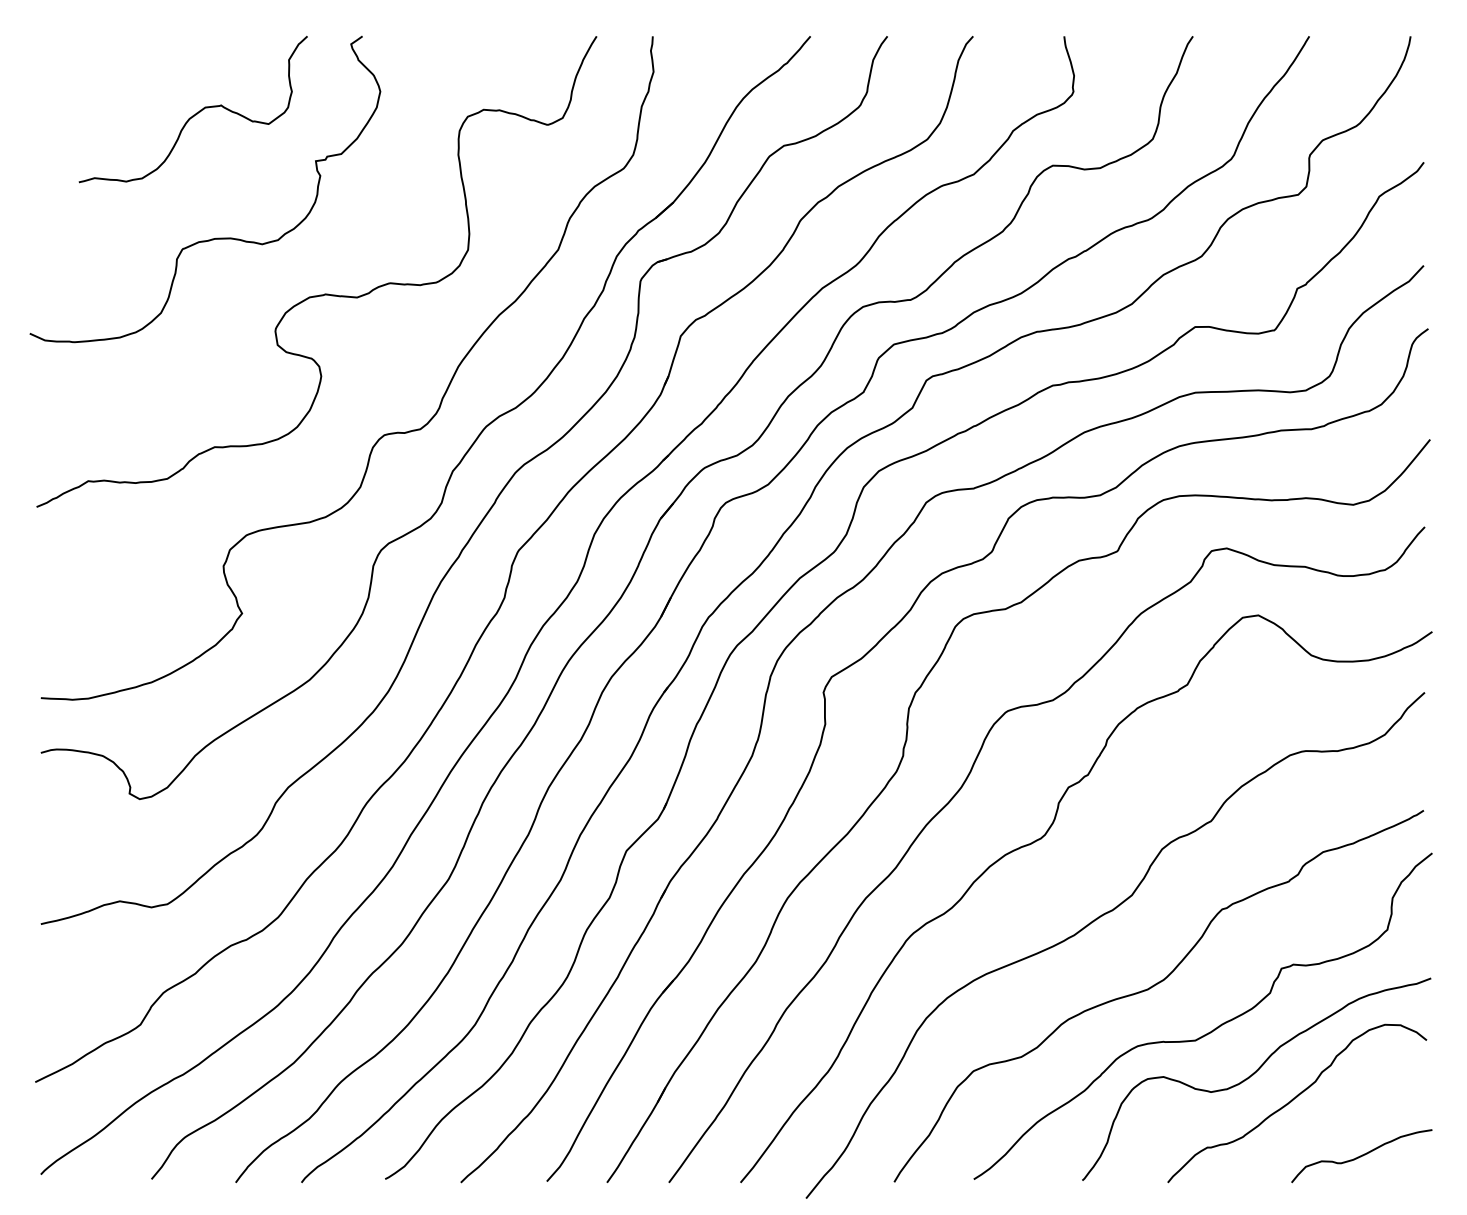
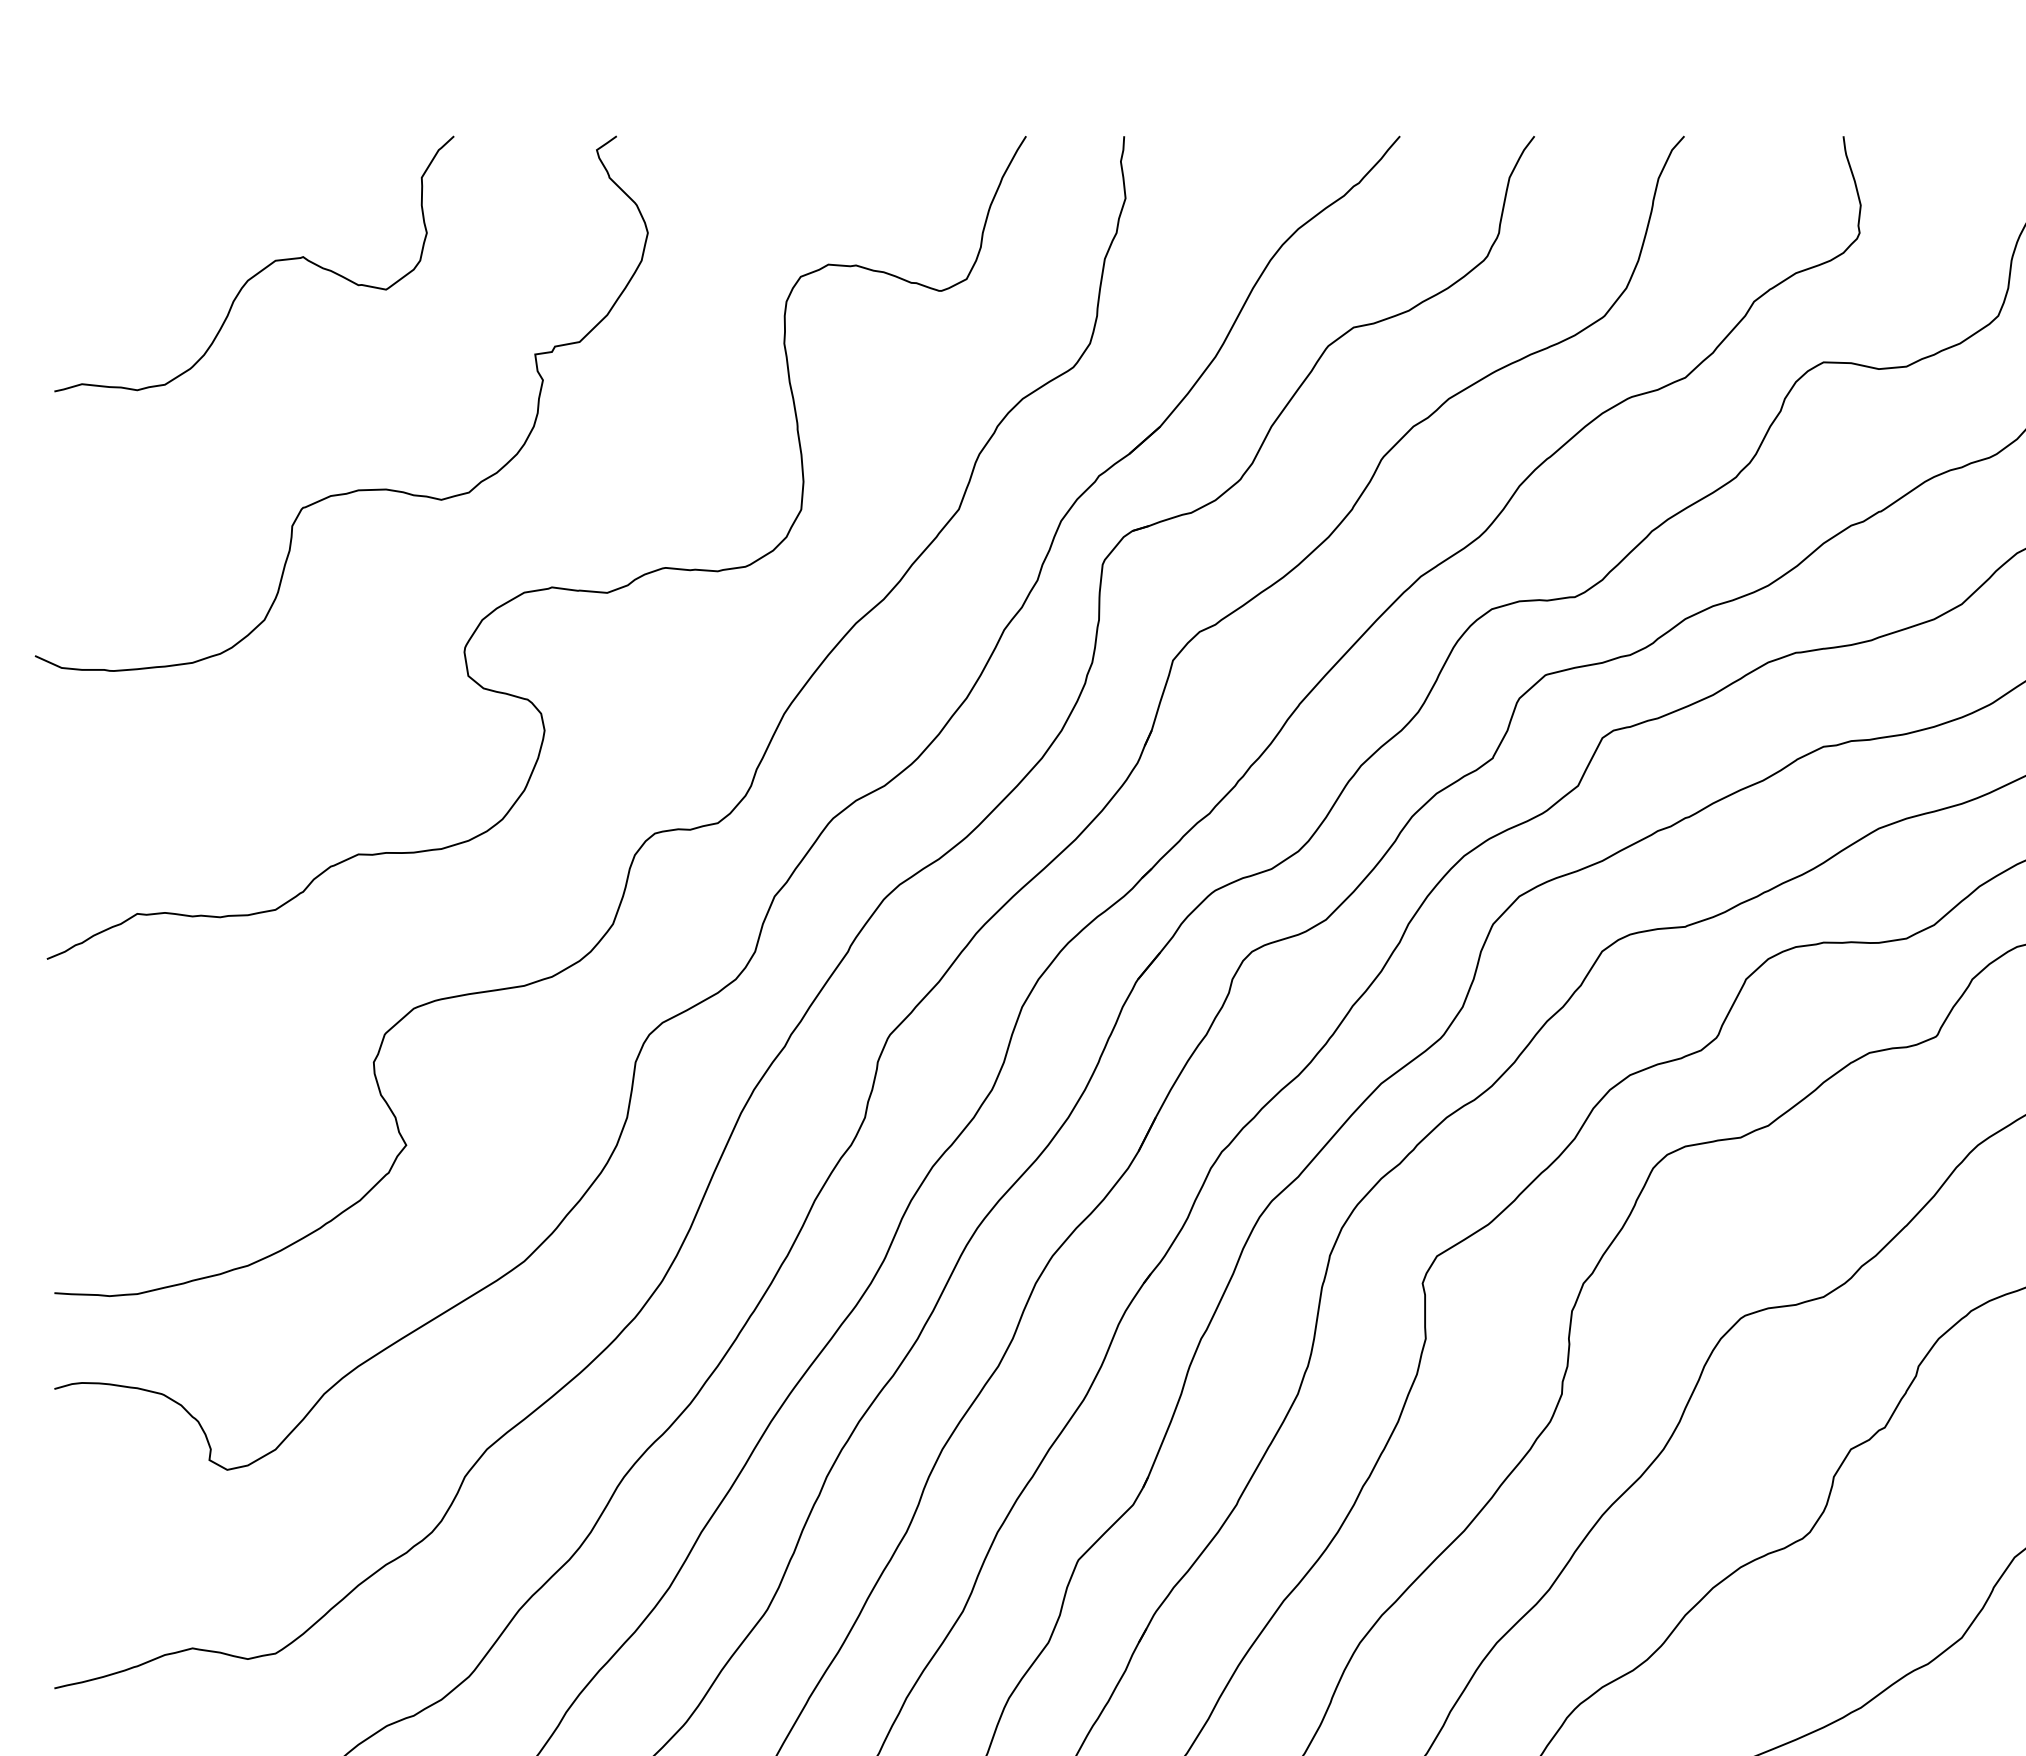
curve: (196, 112) -> (260, 269), moved

